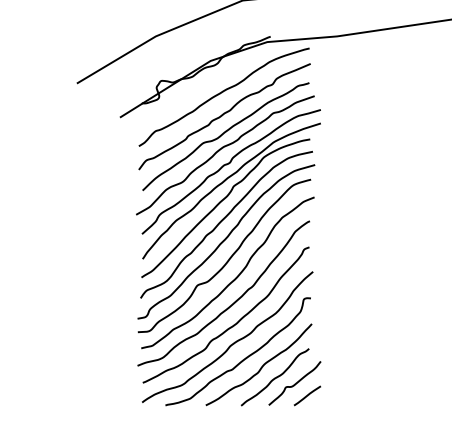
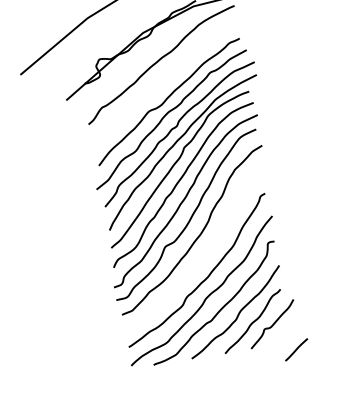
curve: (223, 115) -> (163, 82), removed
curve: (233, 302) -> (202, 257), removed
line: (307, 395) -> (296, 349), moved

